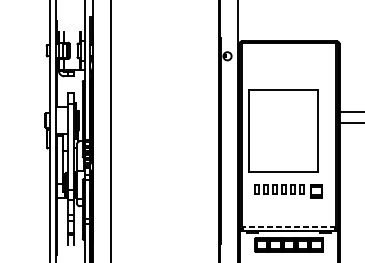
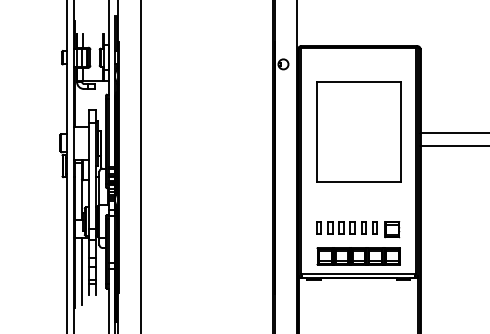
part: (283, 130) -> (358, 131), moved
line: (63, 225) -> (82, 271), added
line: (288, 227) -> (358, 273), dashed -> solid
part: (288, 245) -> (358, 256), moved

